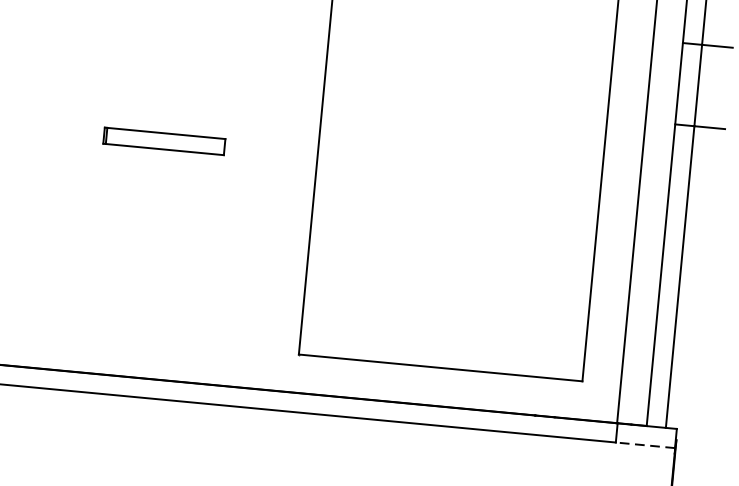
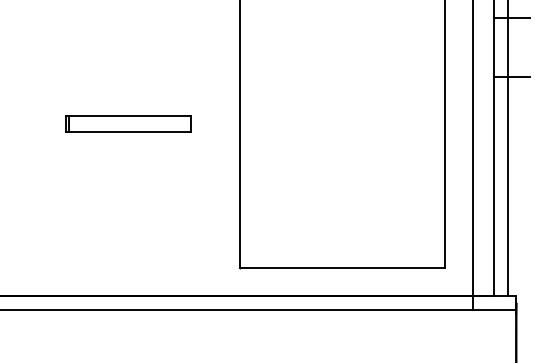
part: (164, 140) -> (128, 123), size x1.43
line: (645, 445) -> (494, 309), dashed -> solid

